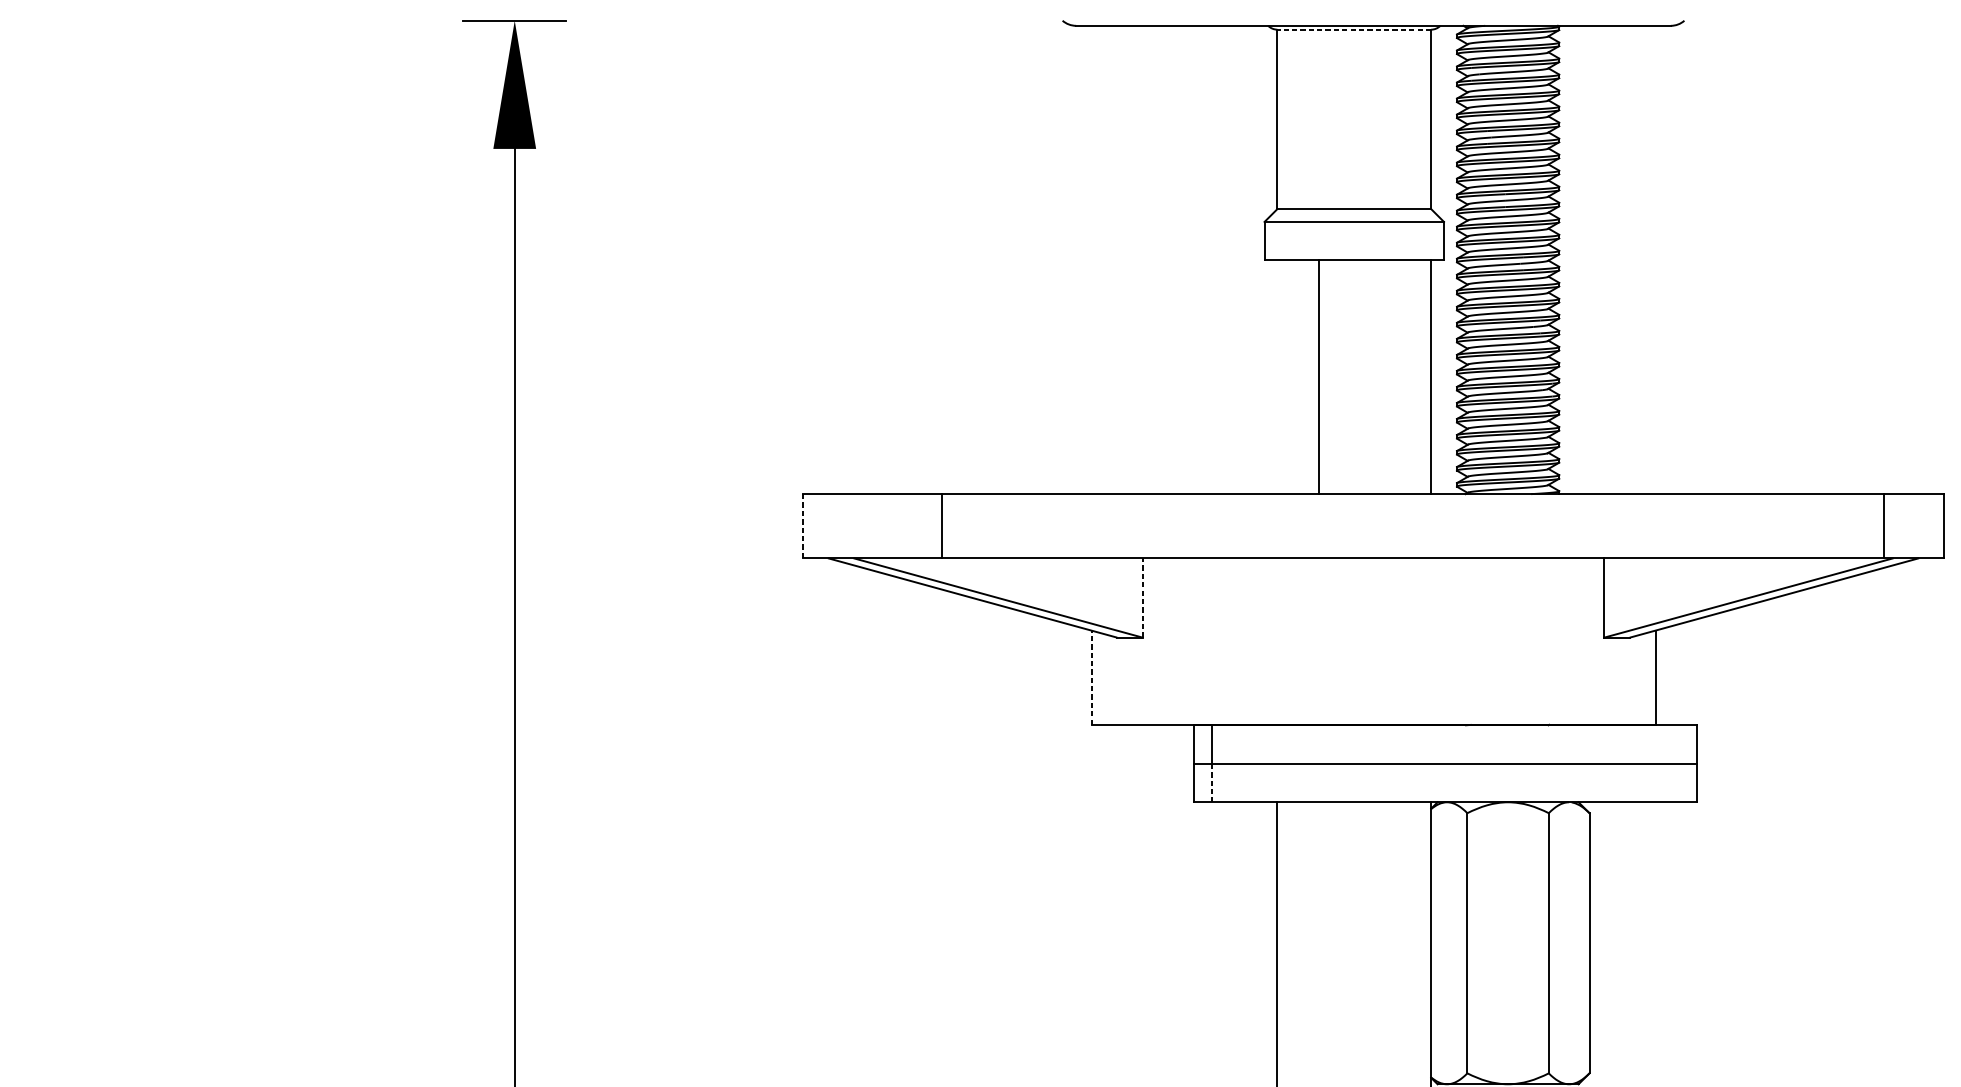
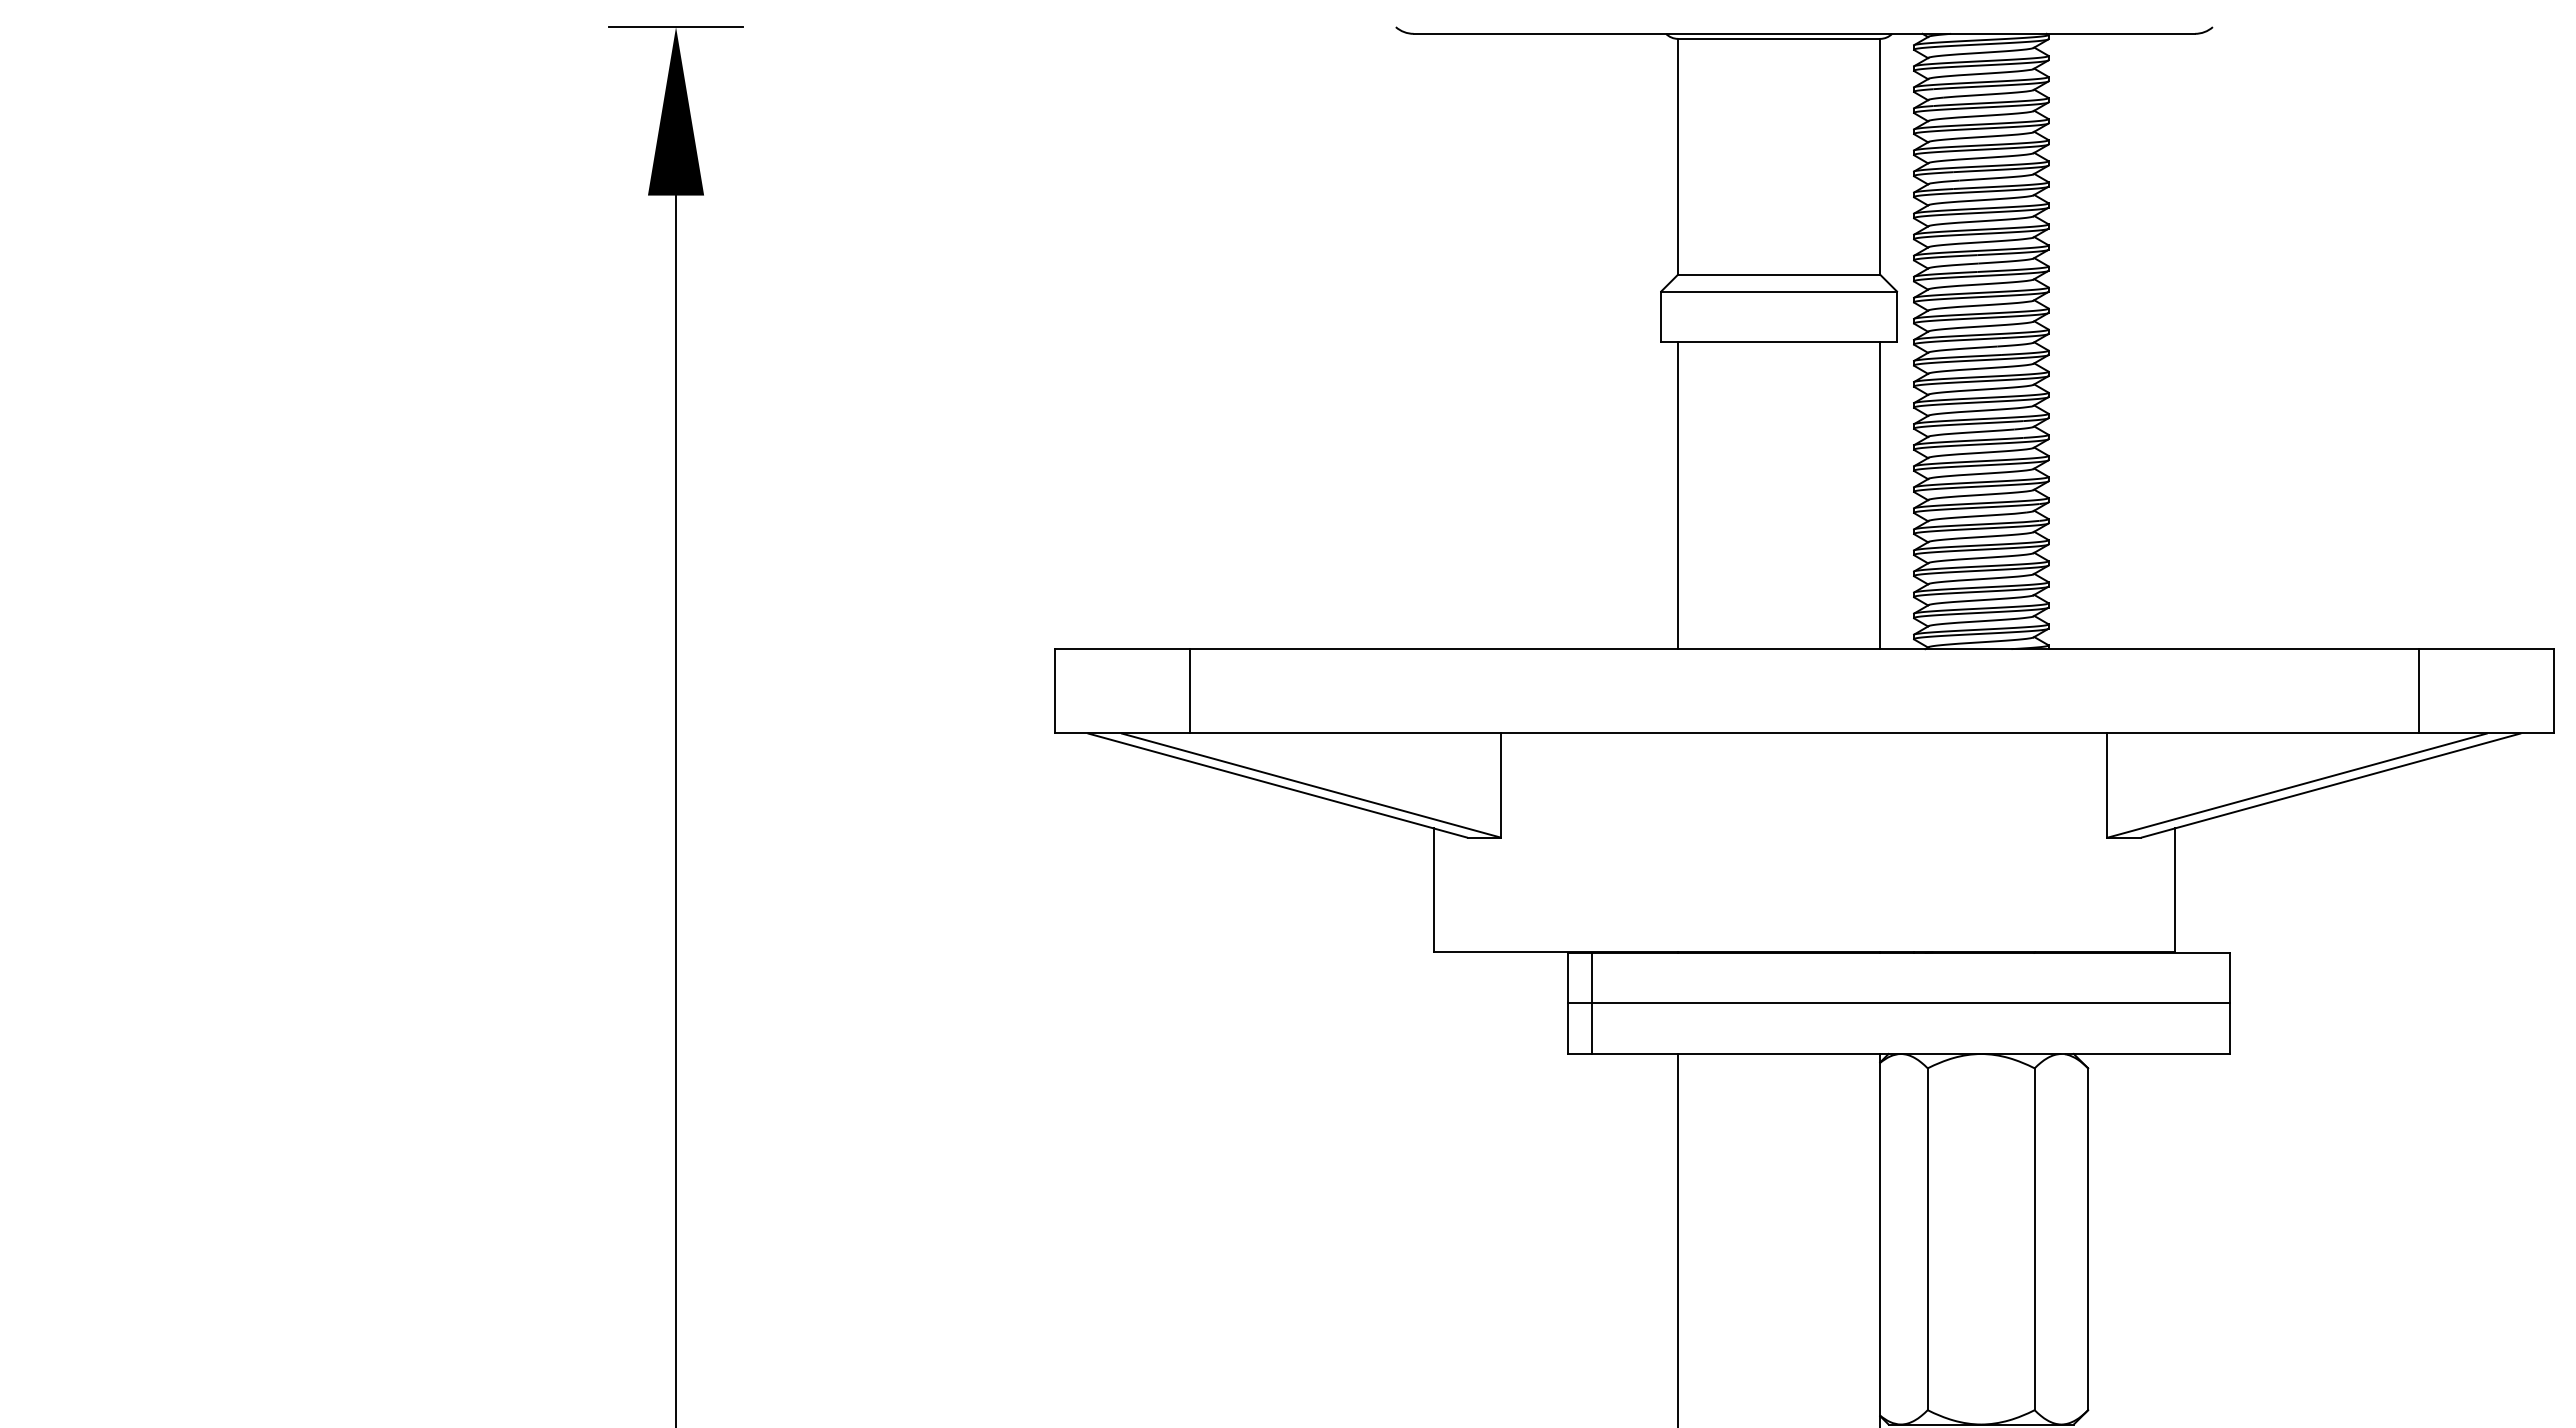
line: (1353, 29) -> (1778, 38), dashed -> solid
line: (1319, 377) -> (1678, 495), moved
line: (802, 526) -> (1054, 691), dashed -> solid
line: (942, 526) -> (1189, 691), moved
line: (1884, 526) -> (2419, 691), moved
line: (1142, 597) -> (1501, 785), dashed -> solid
line: (1091, 677) -> (1433, 890), dashed -> solid
line: (1211, 783) -> (1591, 1029), dashed -> solid

